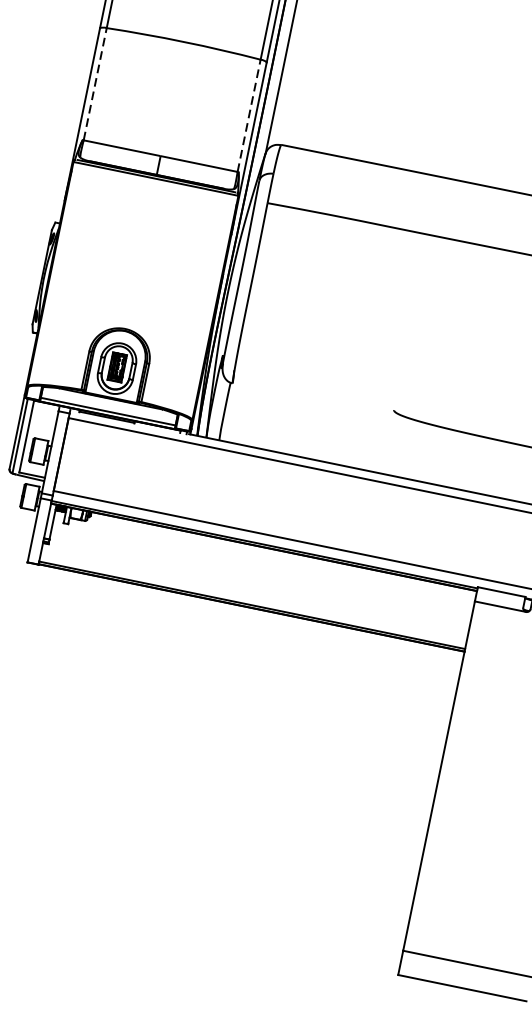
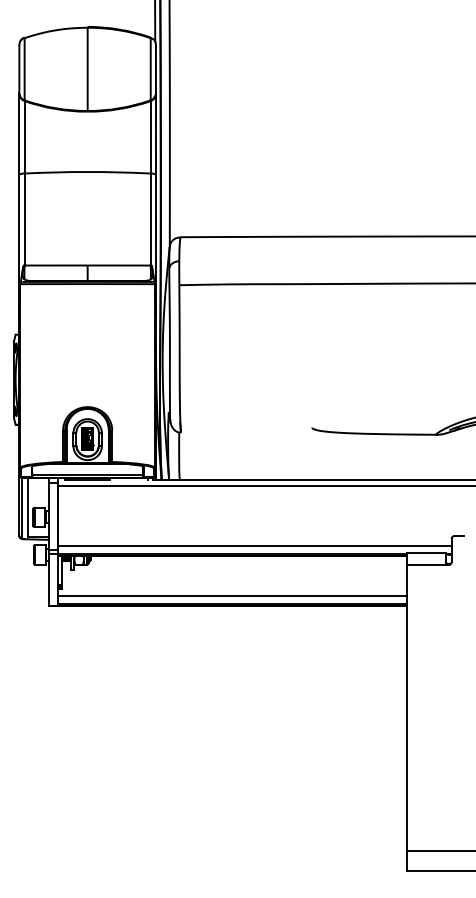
line: (95, 84) -> (24, 219), dashed -> solid
line: (248, 115) -> (150, 219), dashed -> solid
line: (253, 594) -> (231, 595), added

